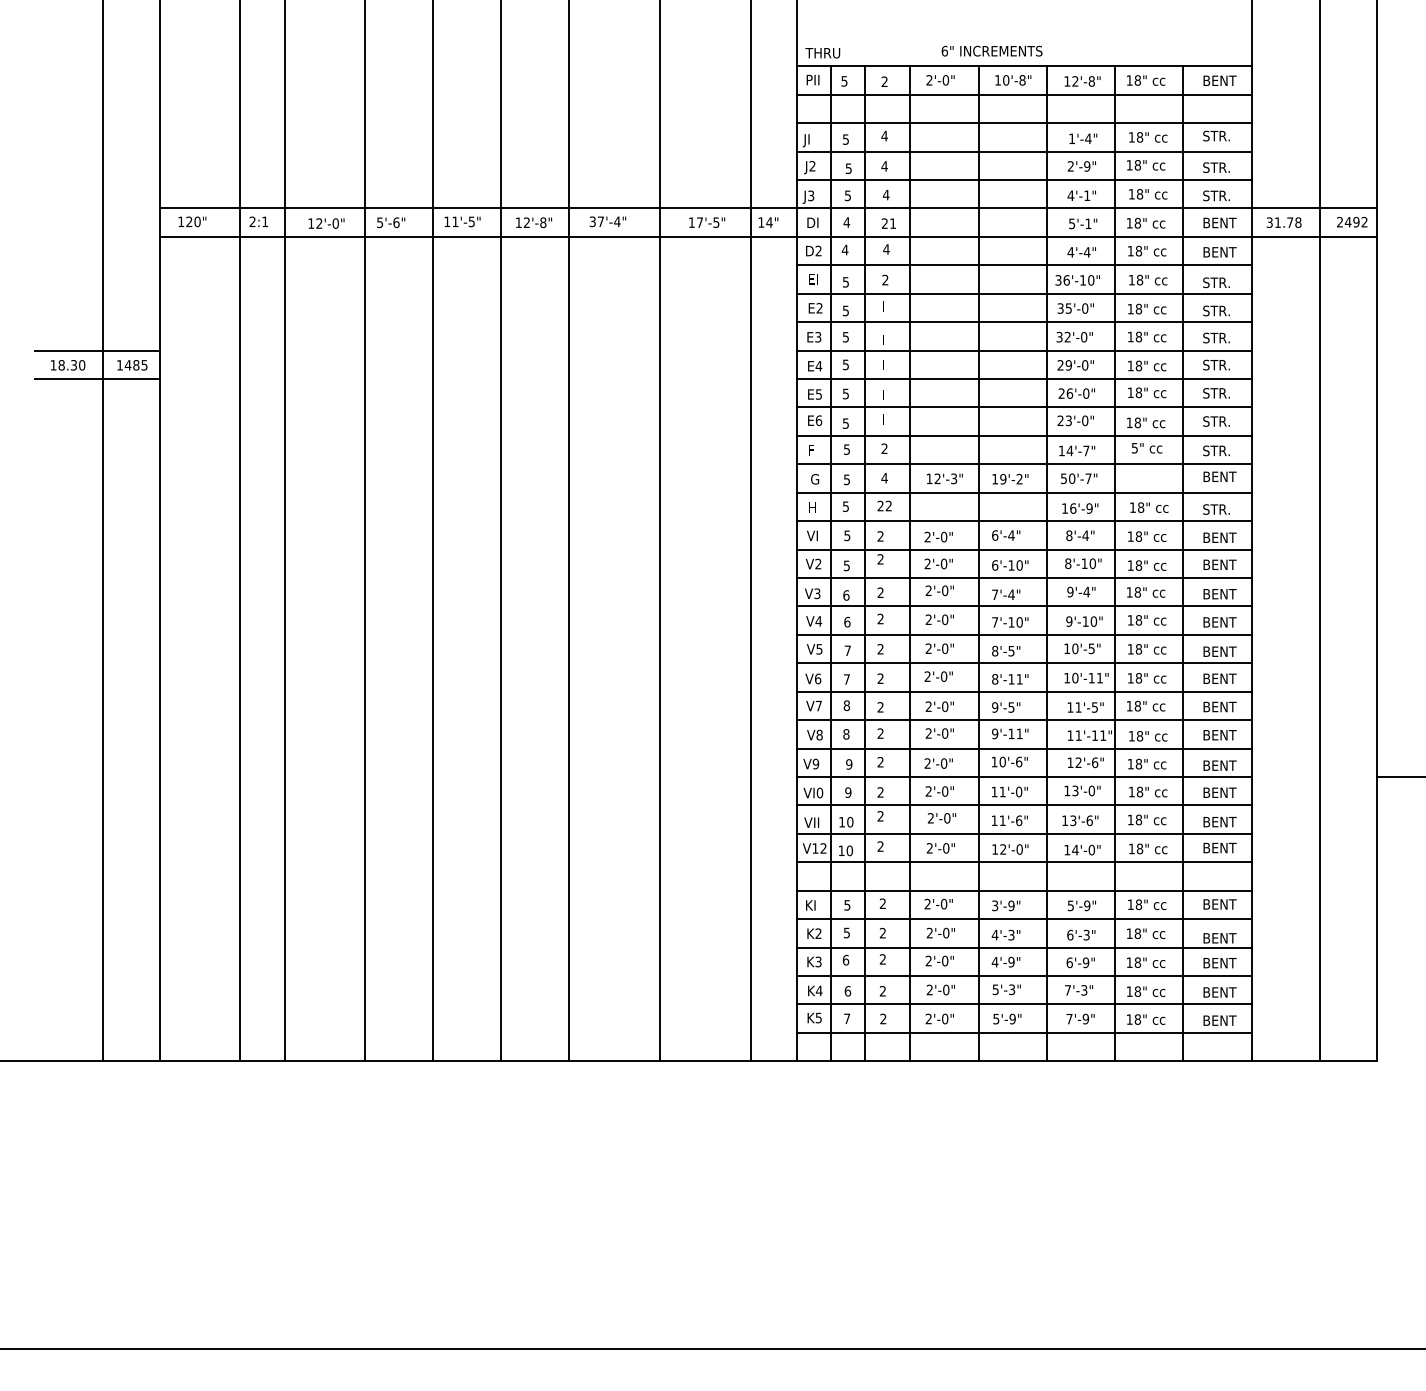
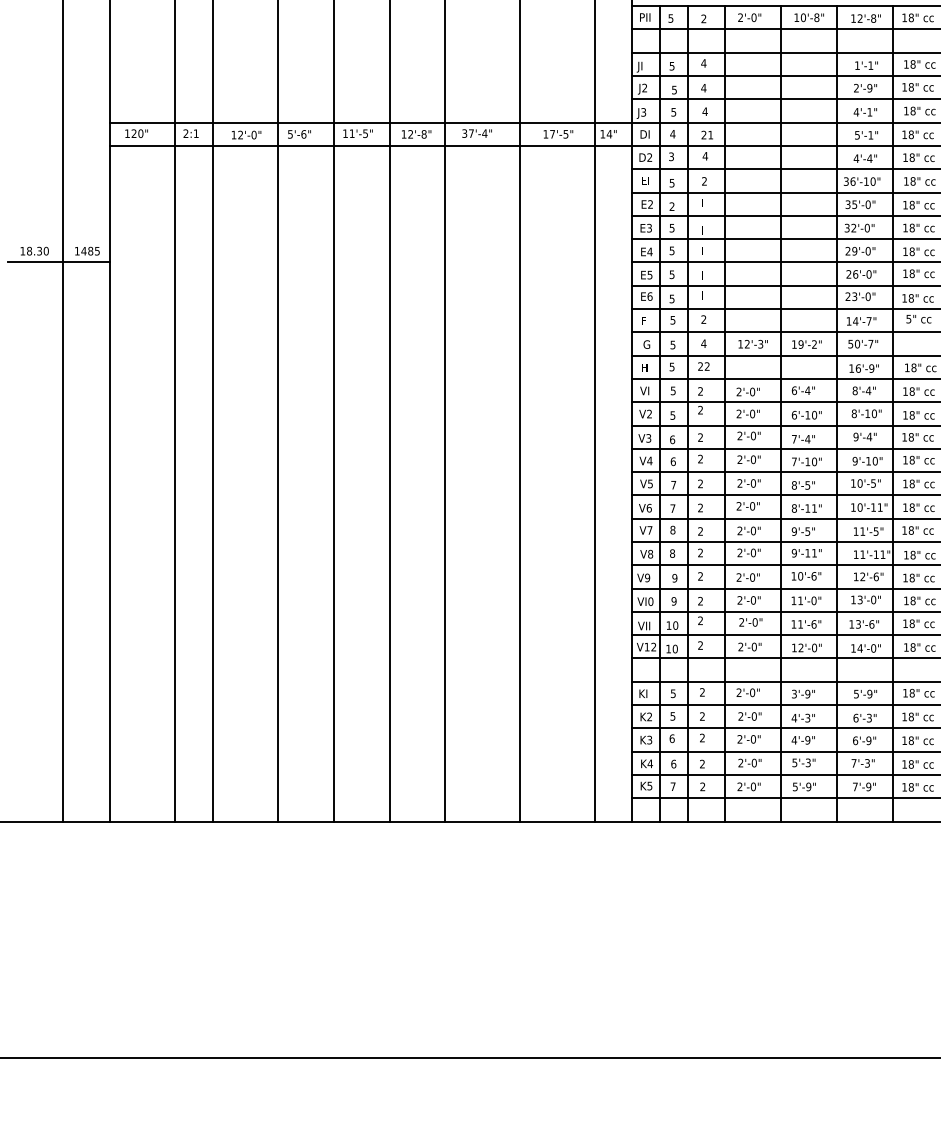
text: (1088, 138) -> (870, 65), 1'-4" -> 1'-1"
text: (844, 249) -> (670, 156), 4 -> 3
text: (845, 310) -> (671, 206), 5 -> 2
line: (96, 350) -> (58, 239), removed

